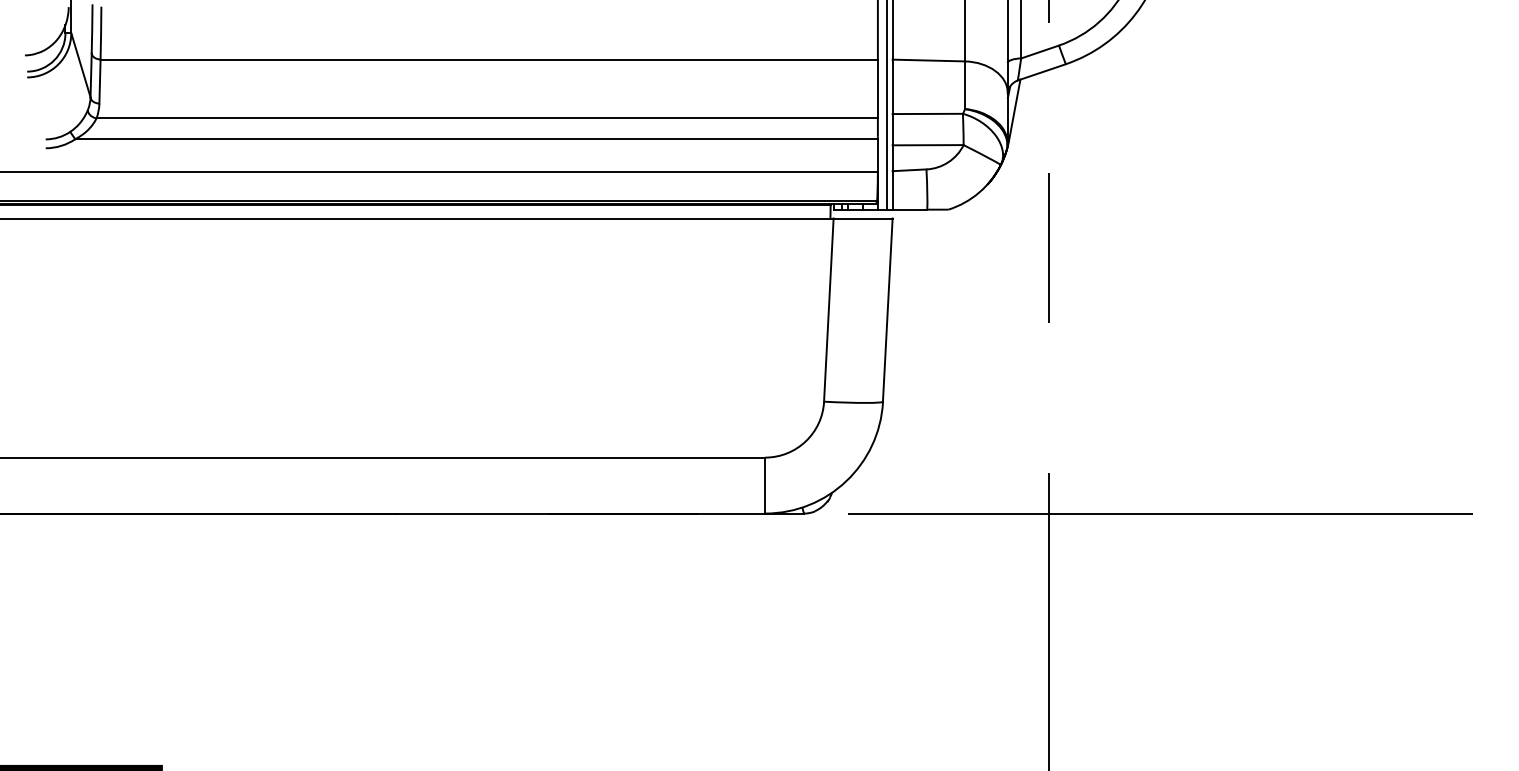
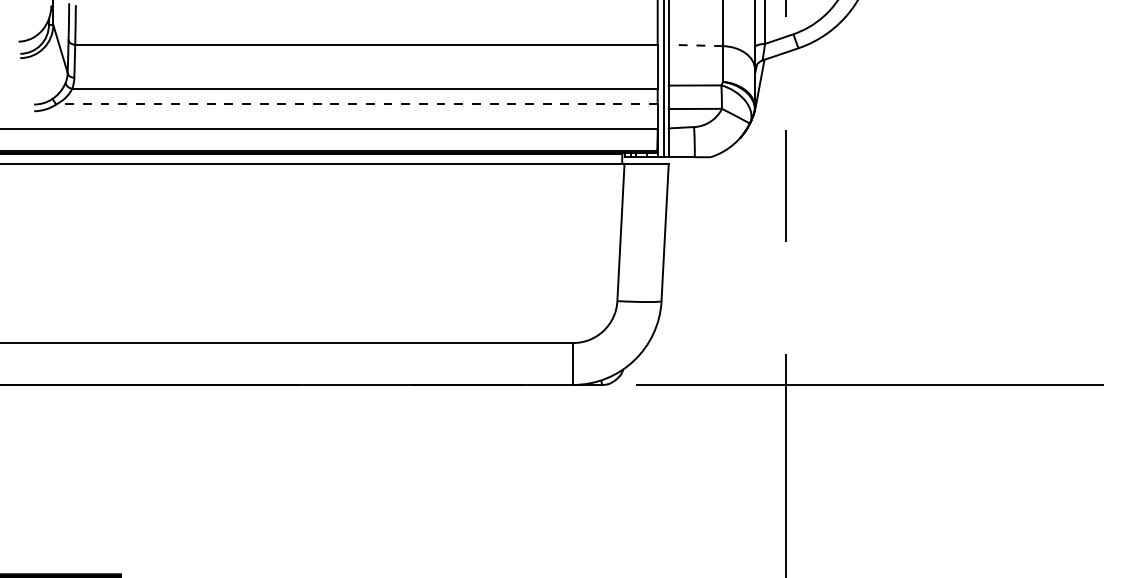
line: (928, 60) -> (695, 45), solid -> dashed
line: (475, 139) -> (356, 104), solid -> dashed

